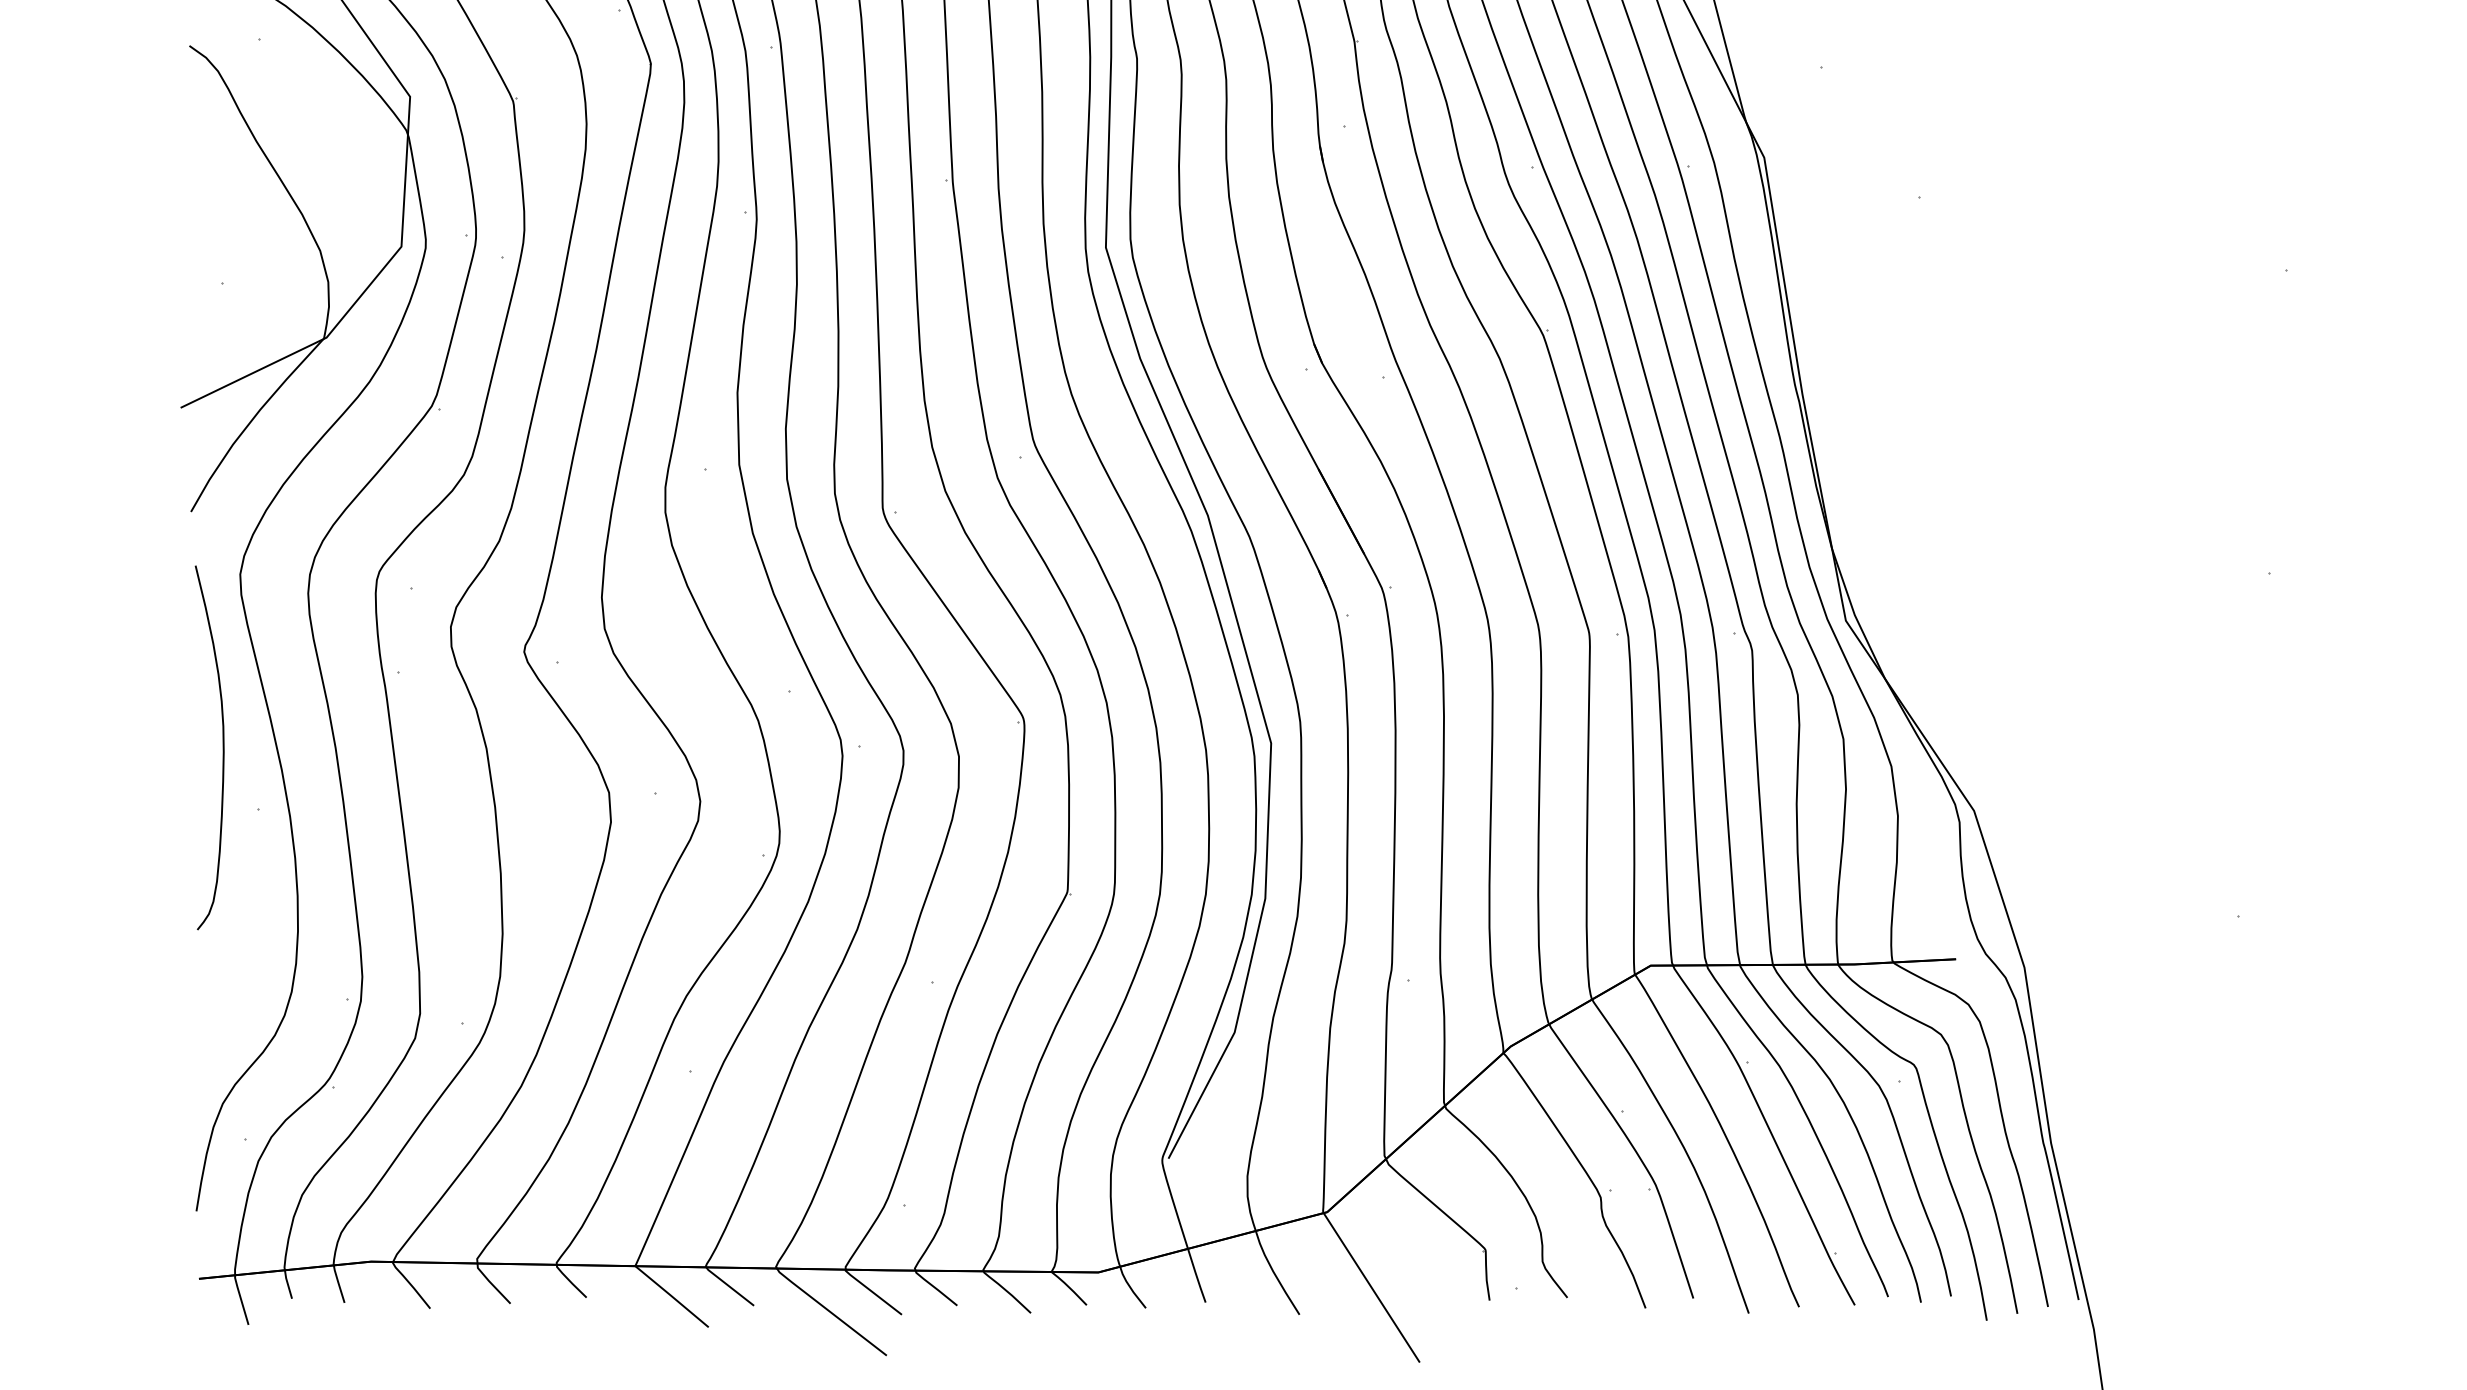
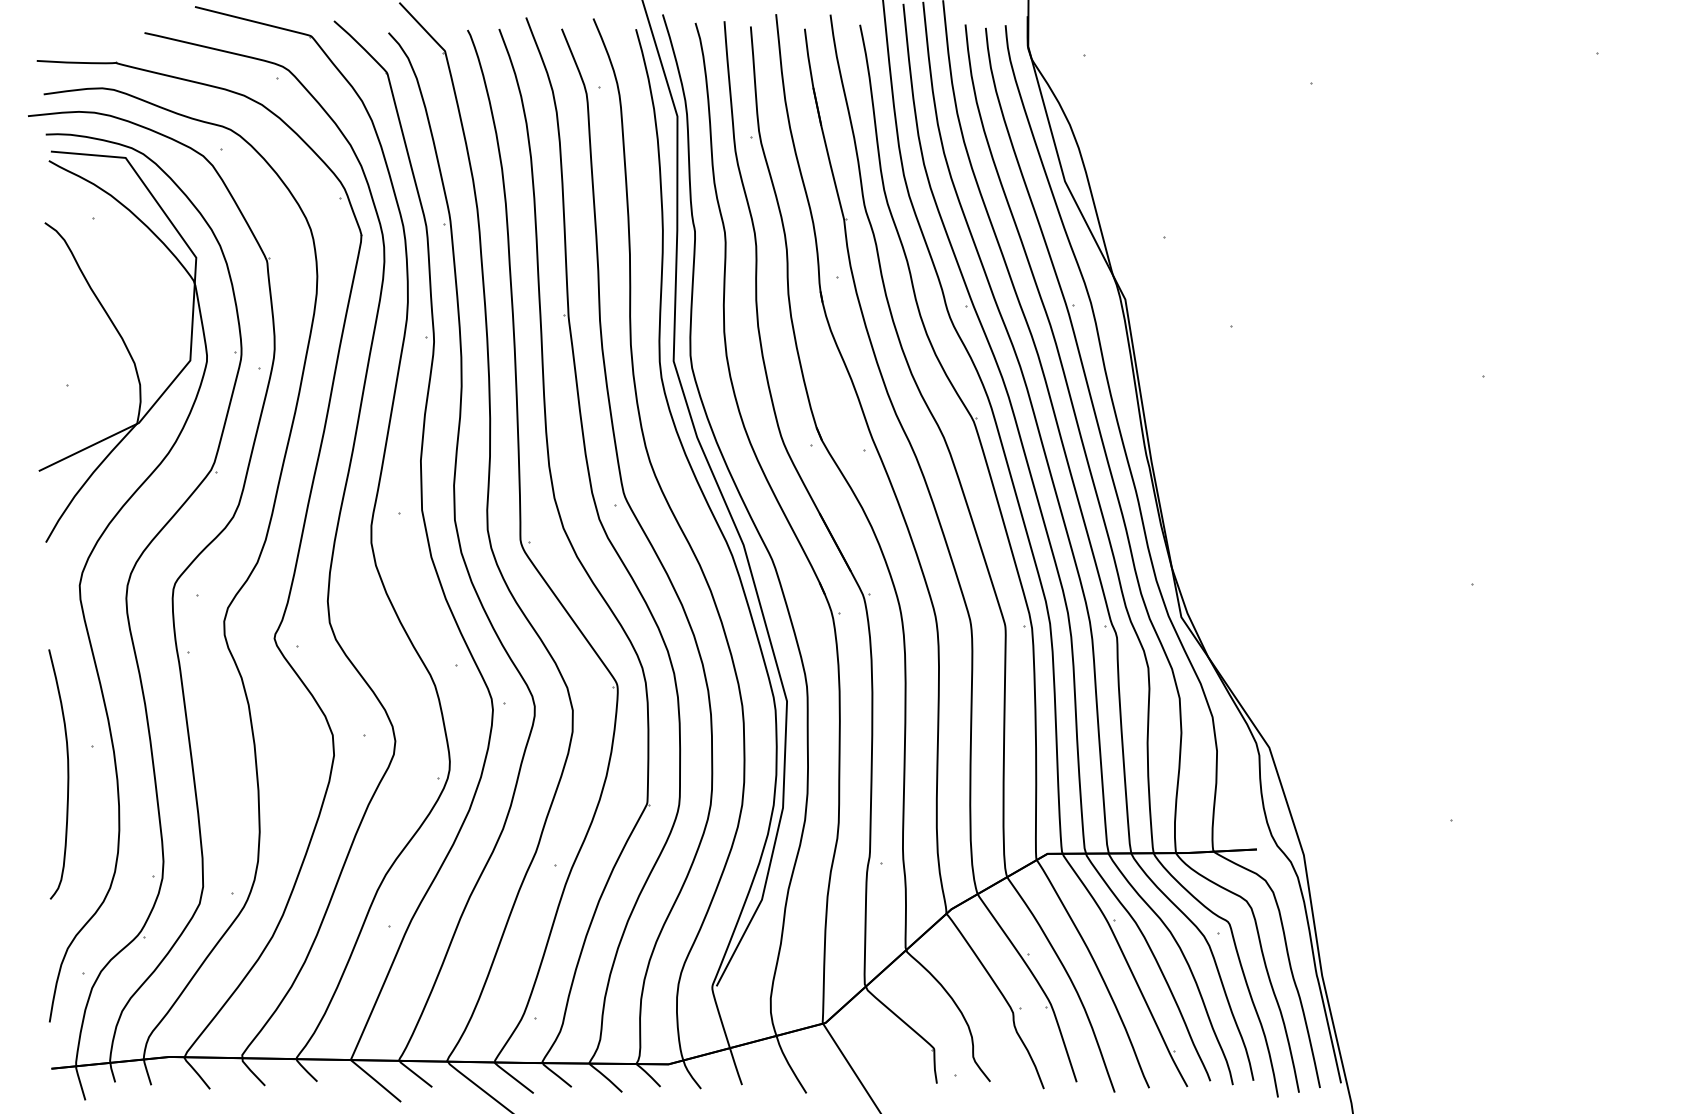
curve: (222, 747) -> (67, 774), moved

